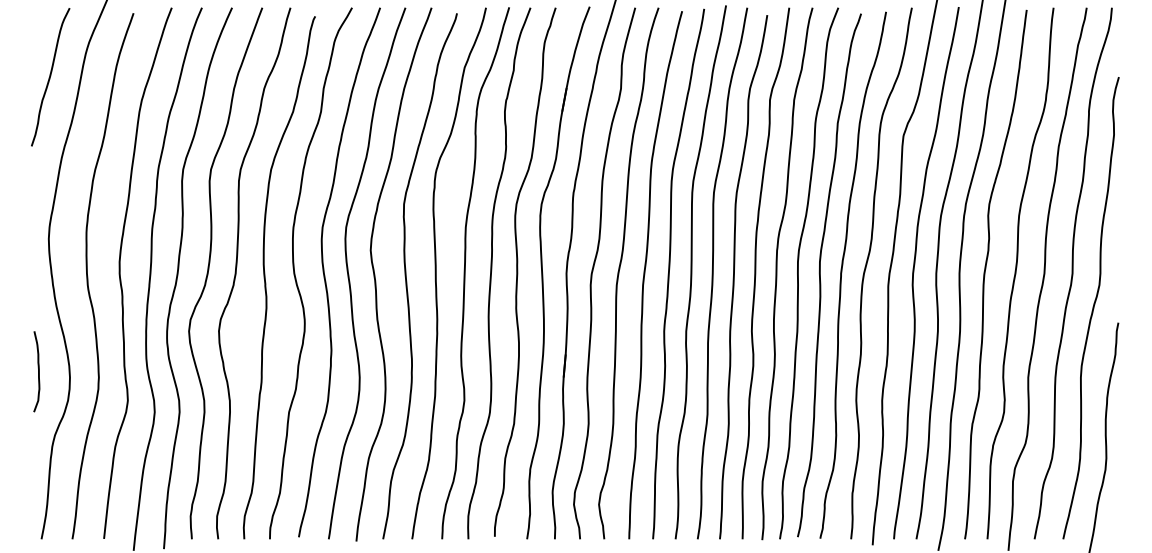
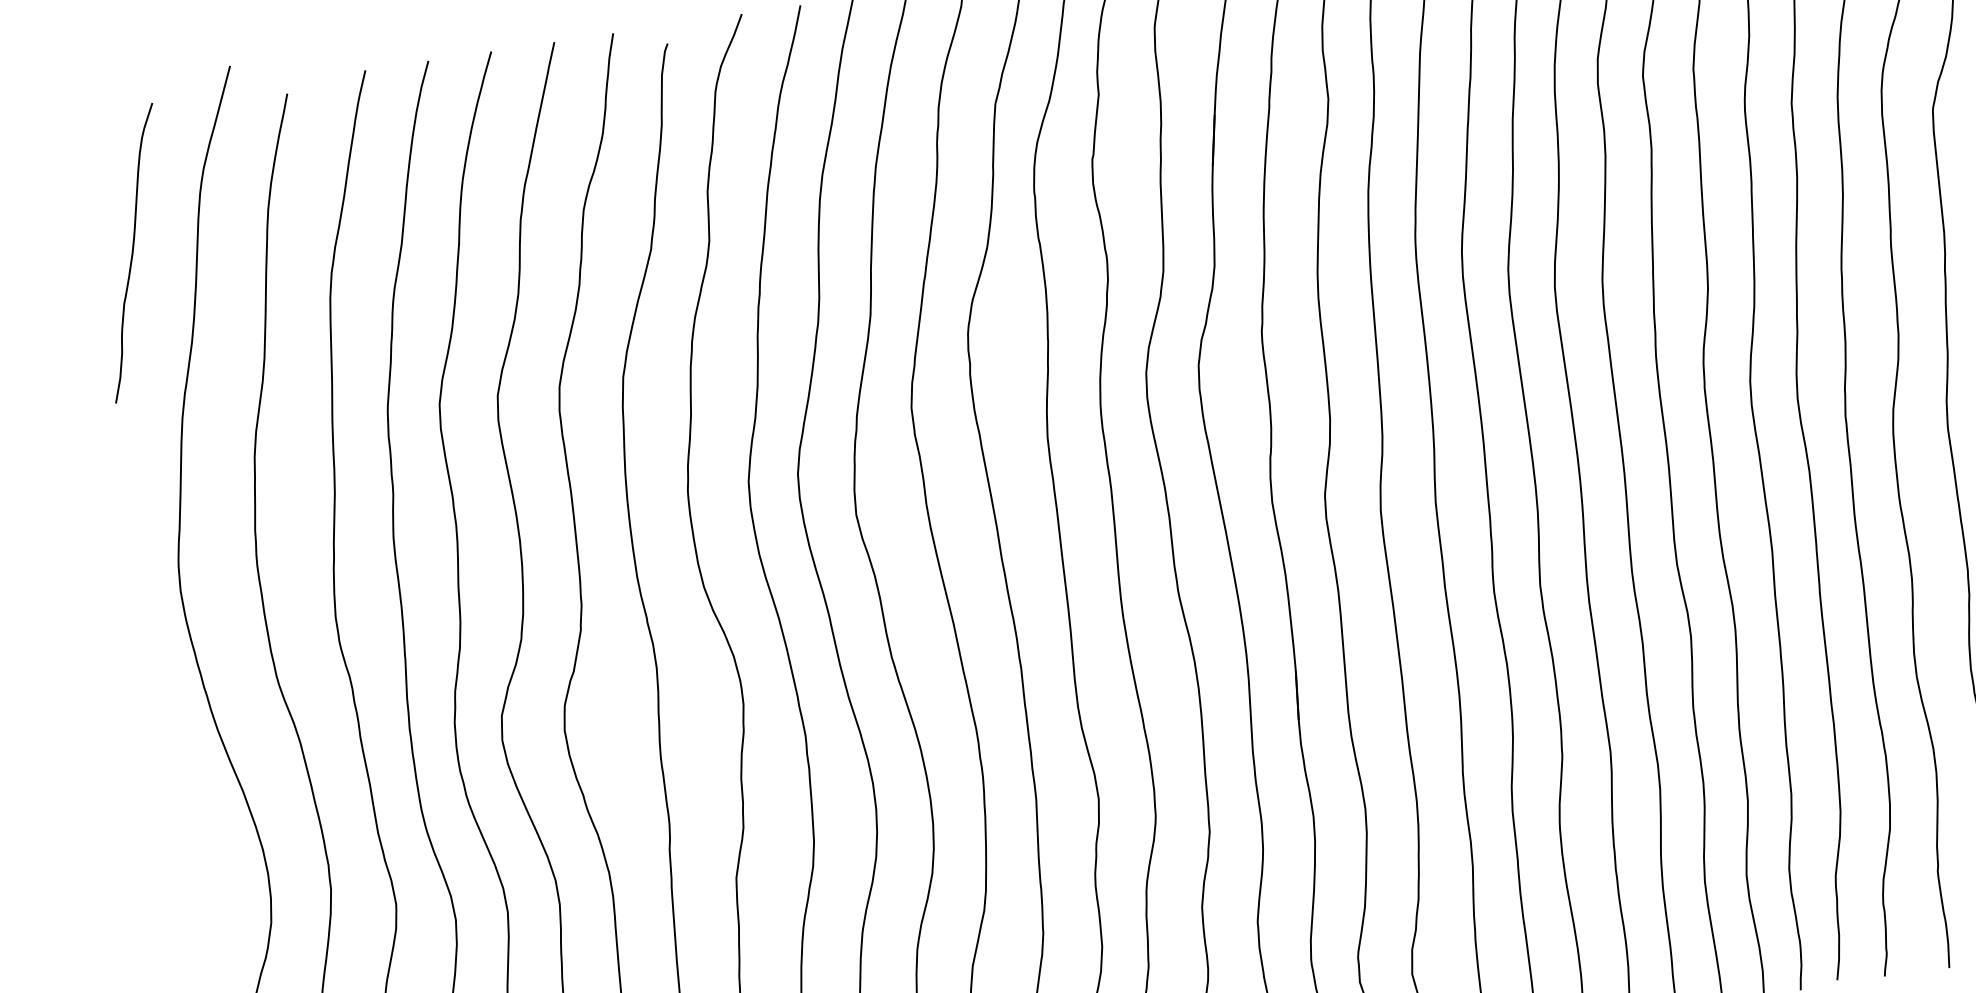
curve: (38, 371) -> (200, 871), removed

